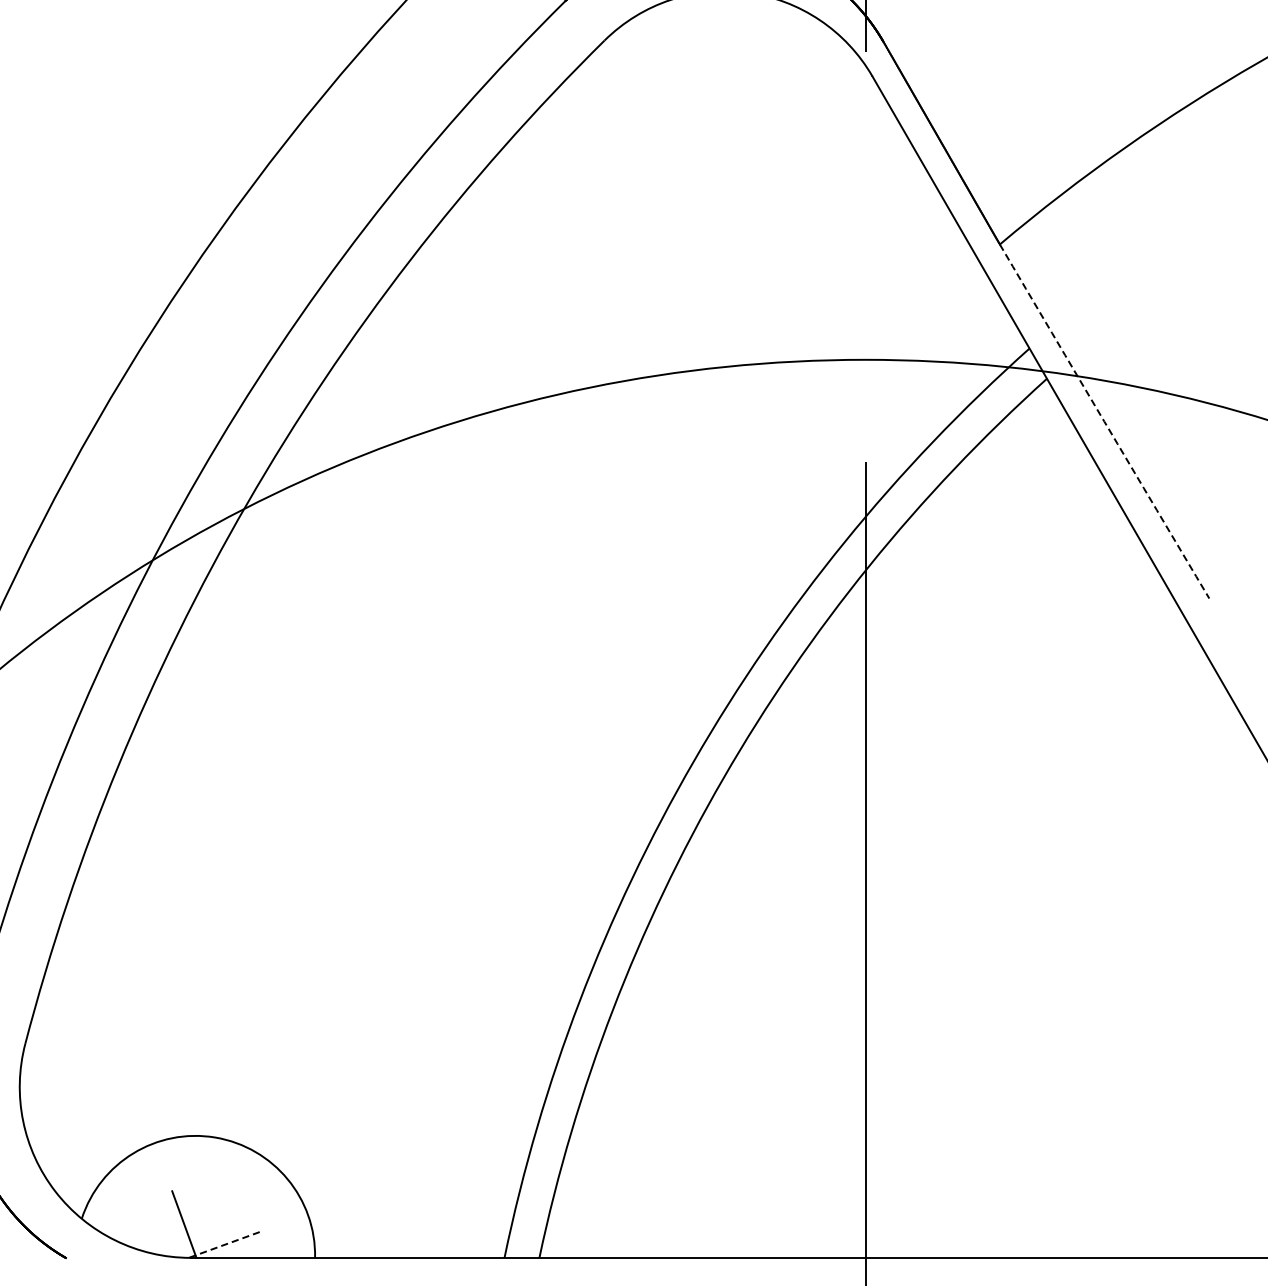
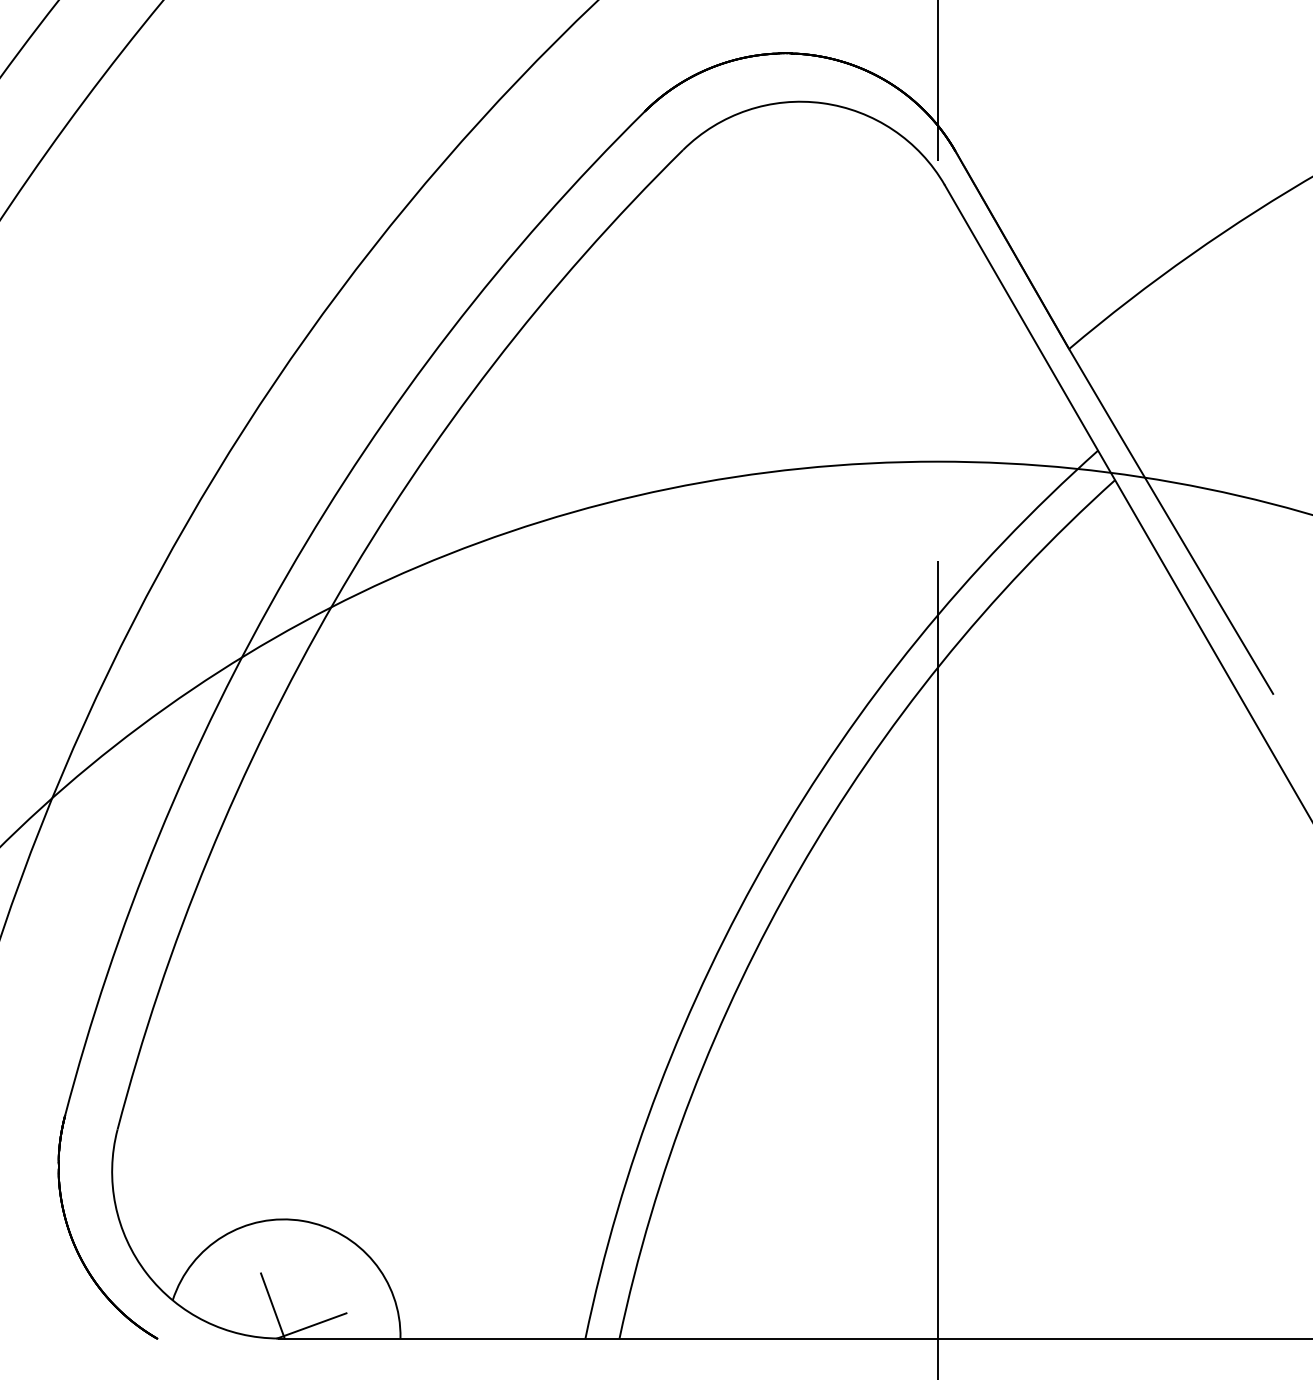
arc: (1104, 422) -> (1171, 522), dashed -> solid
line: (223, 1244) -> (311, 1325), dashed -> solid

